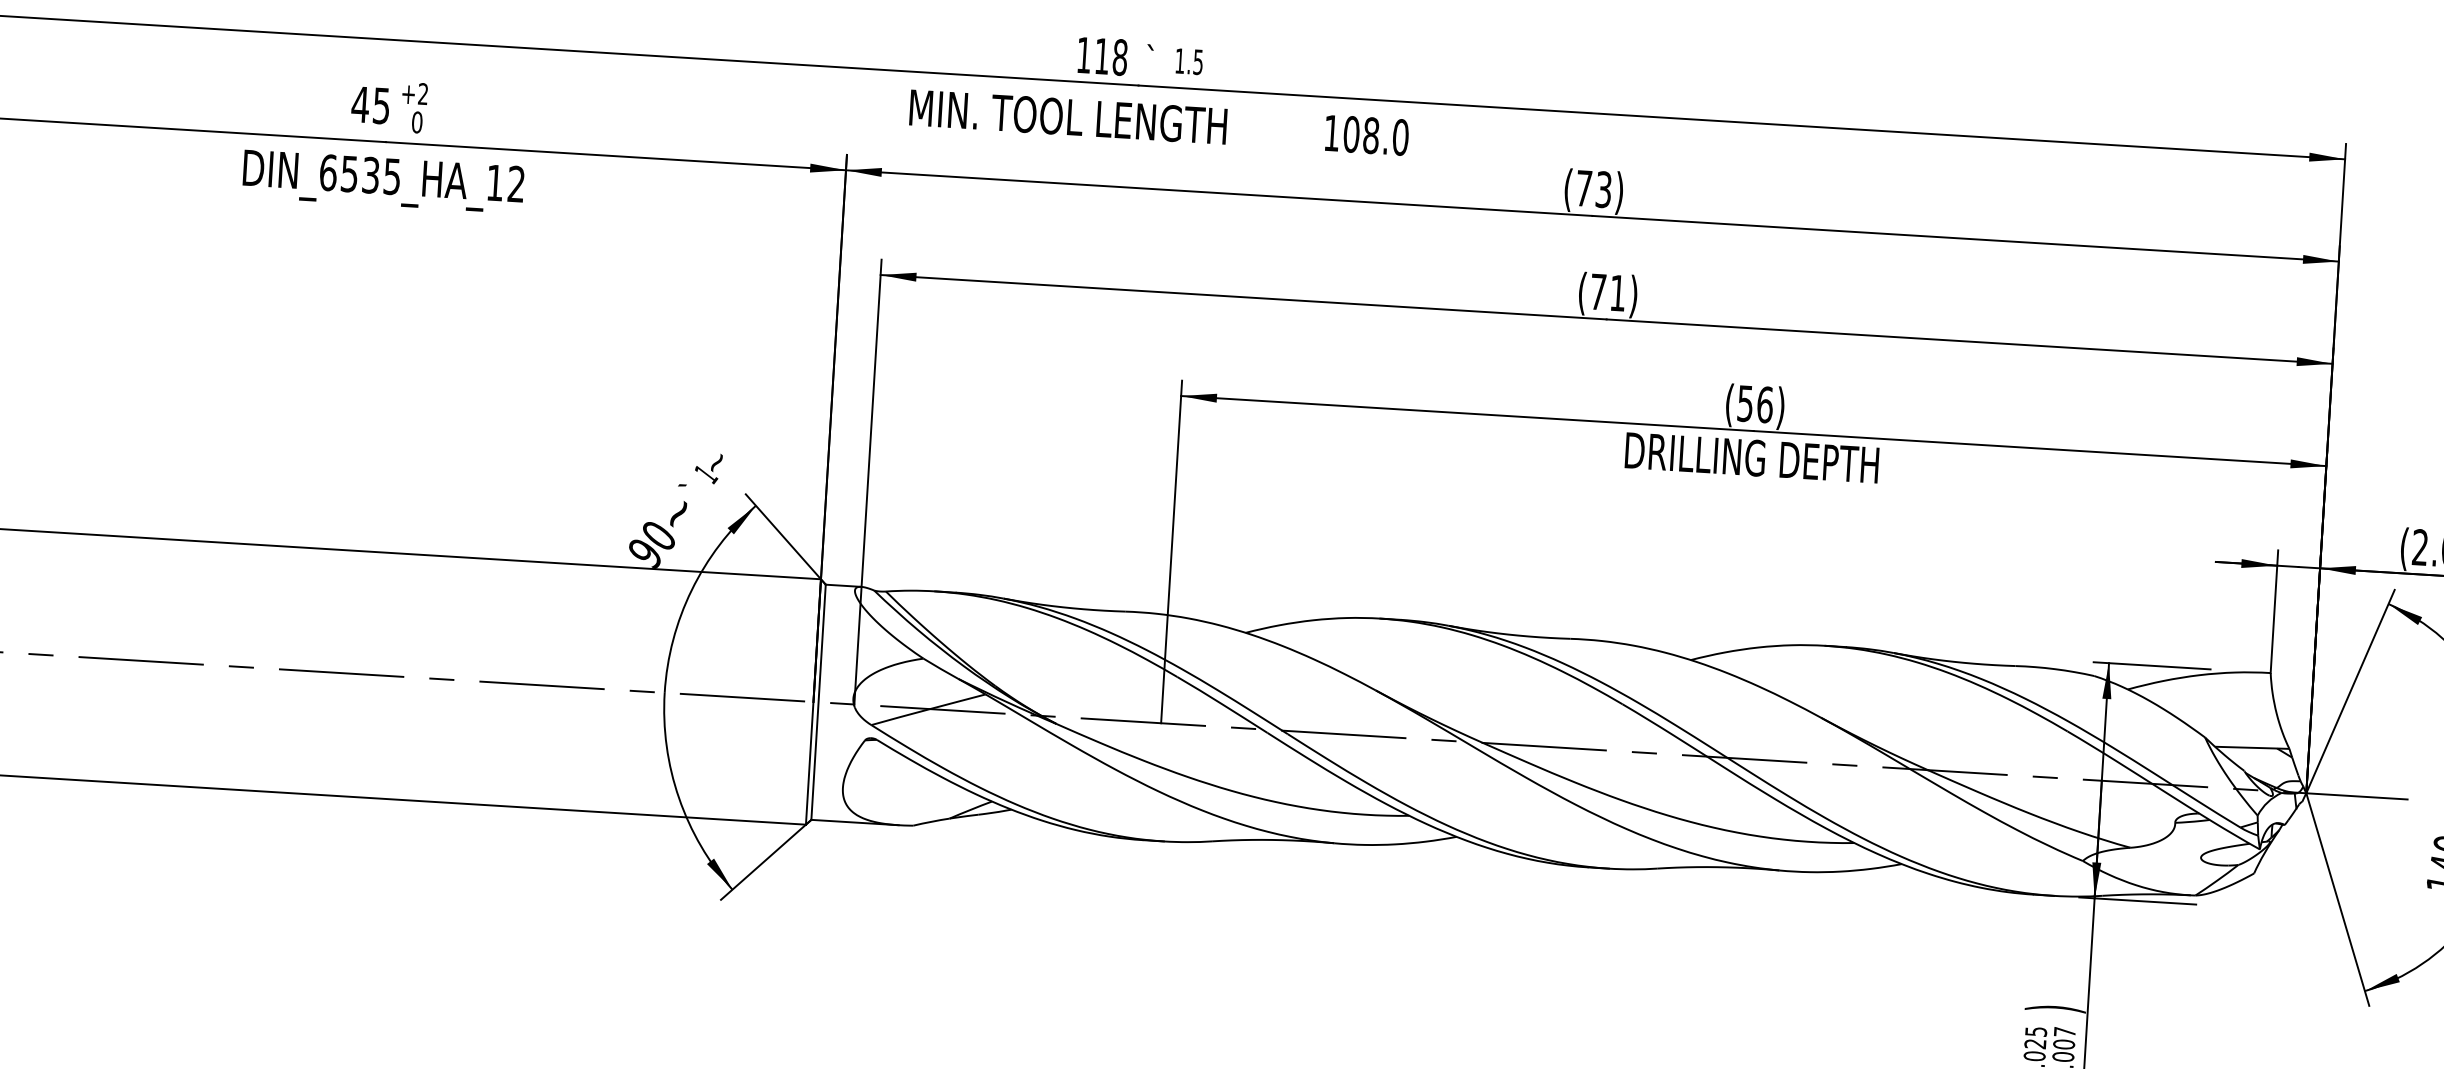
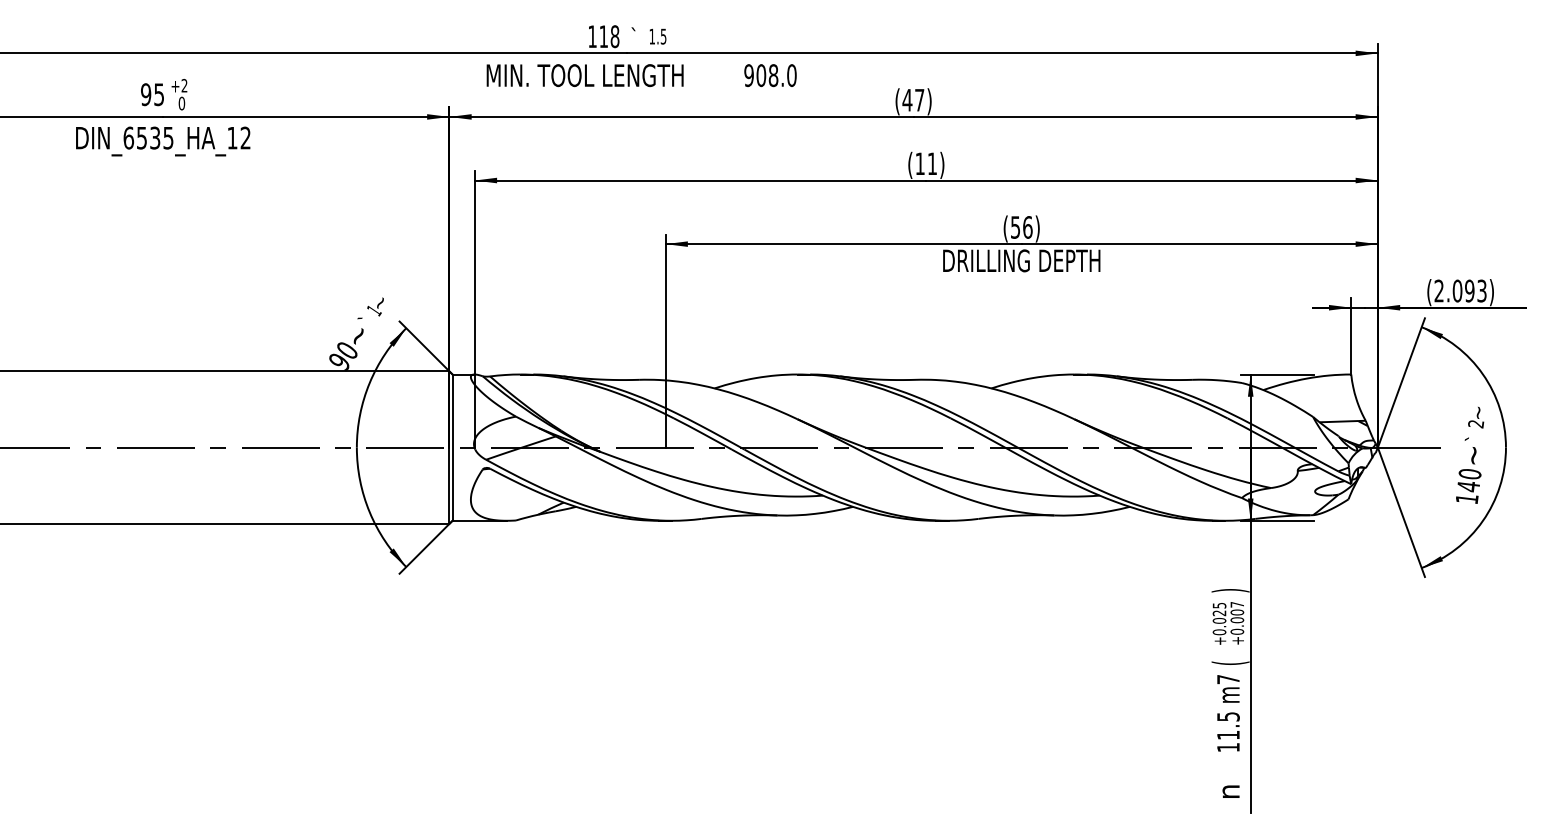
text: (359, 104) -> (145, 94), 45 -> 95
text: (1330, 133) -> (748, 75), 108.0 -> 908.0
text: (1593, 187) -> (913, 99), (73) -> (47)
text: (1597, 291) -> (919, 163), (71) -> (11)

